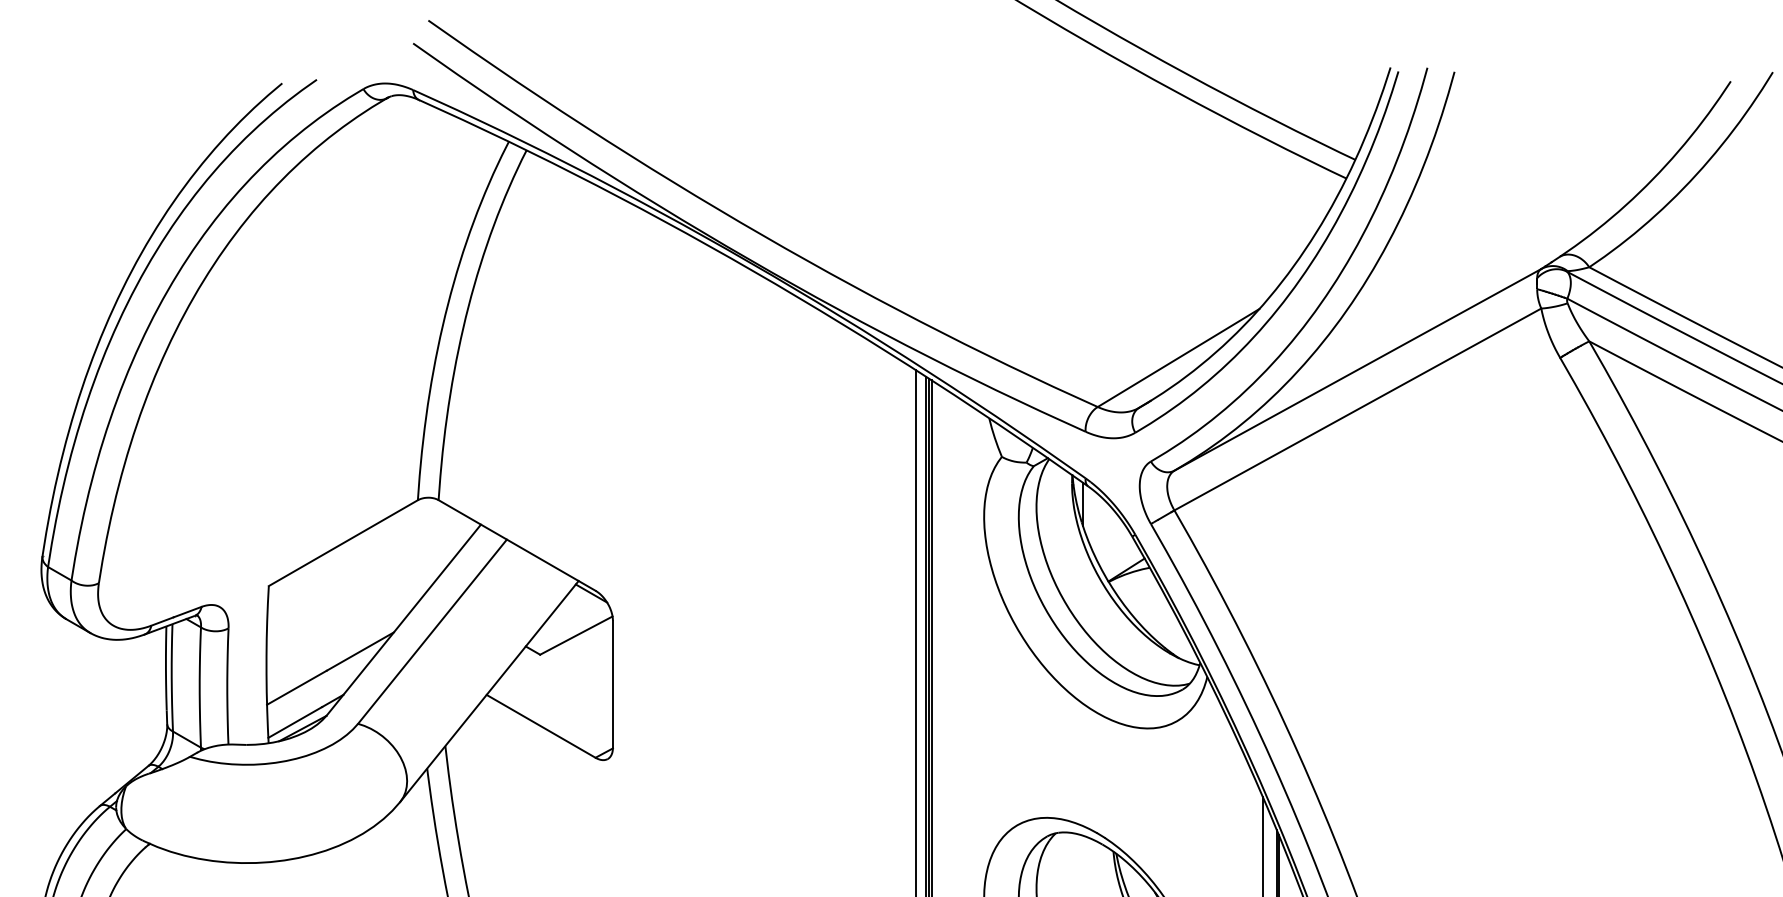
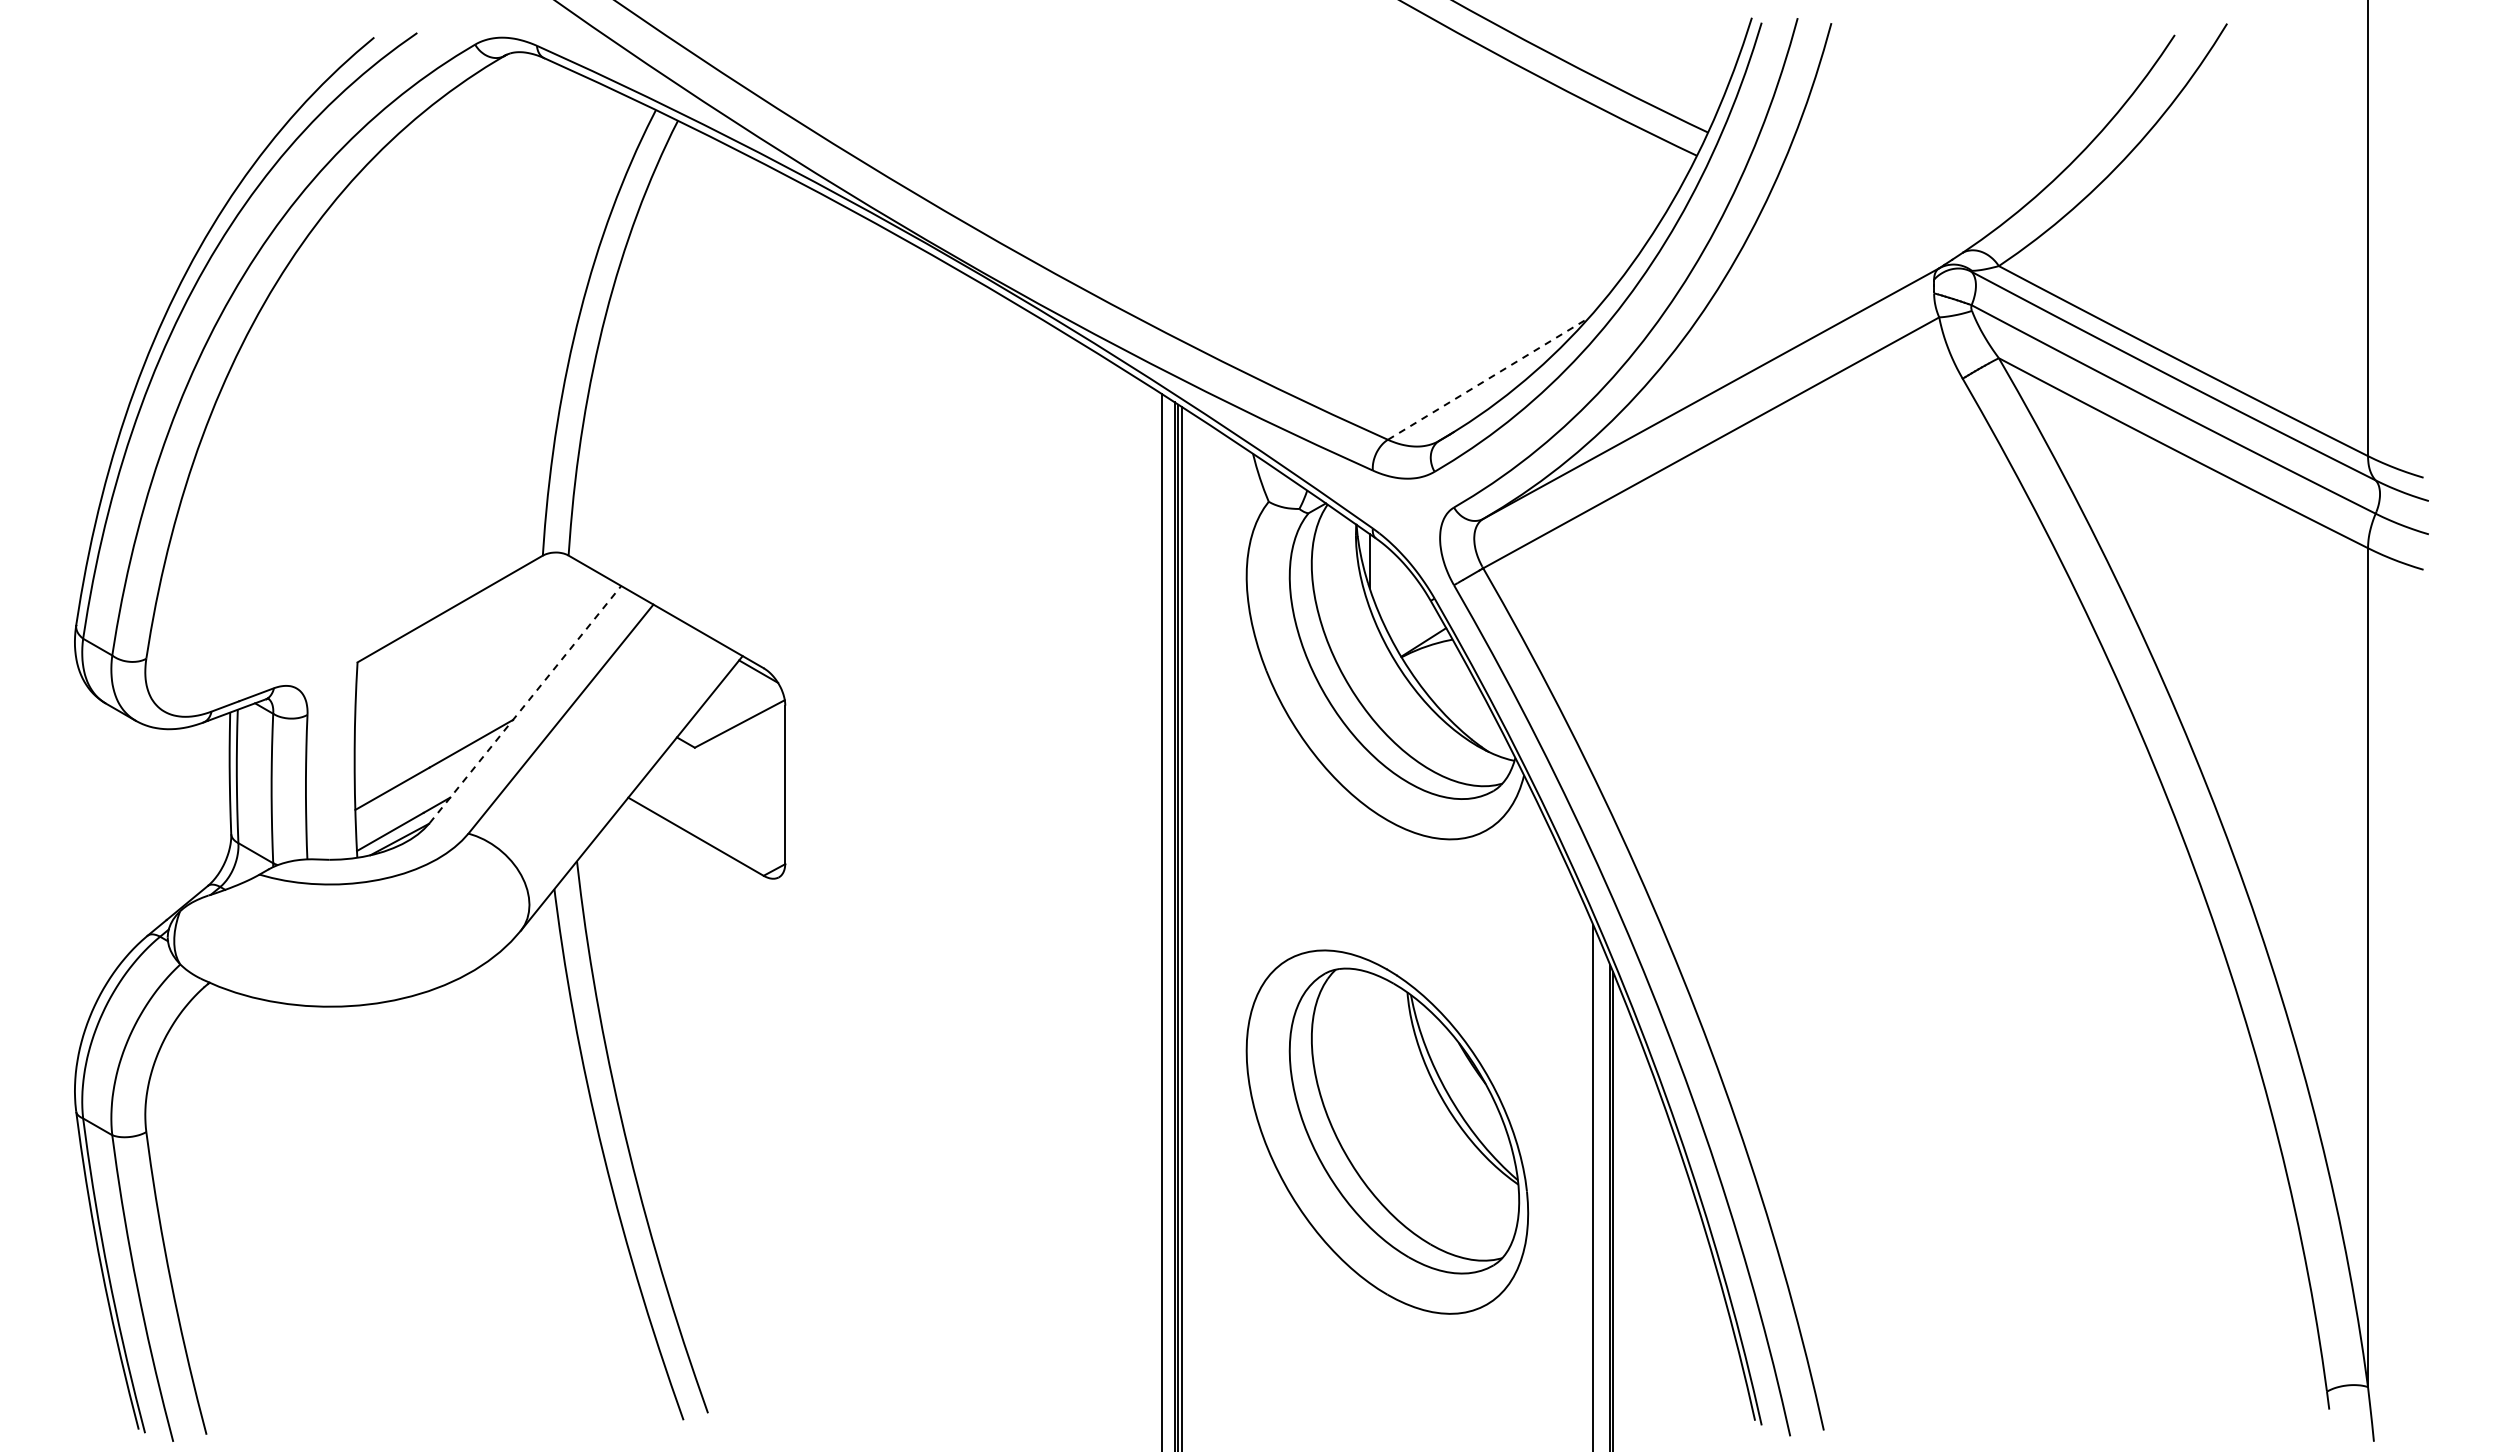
line: (1178, 357) -> (1488, 378), solid -> dashed
line: (403, 619) -> (525, 704), solid -> dashed

